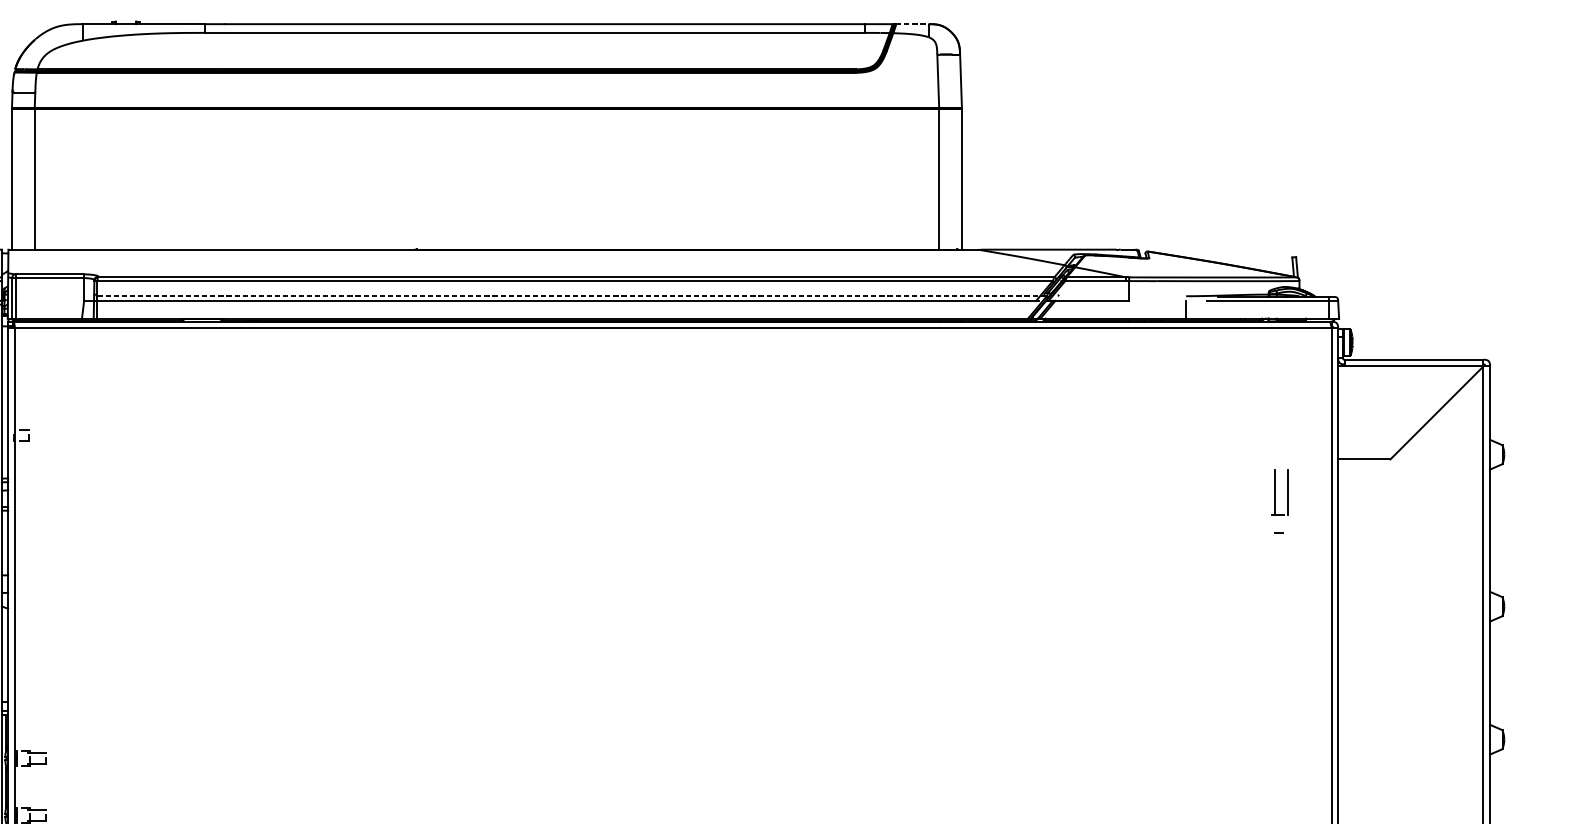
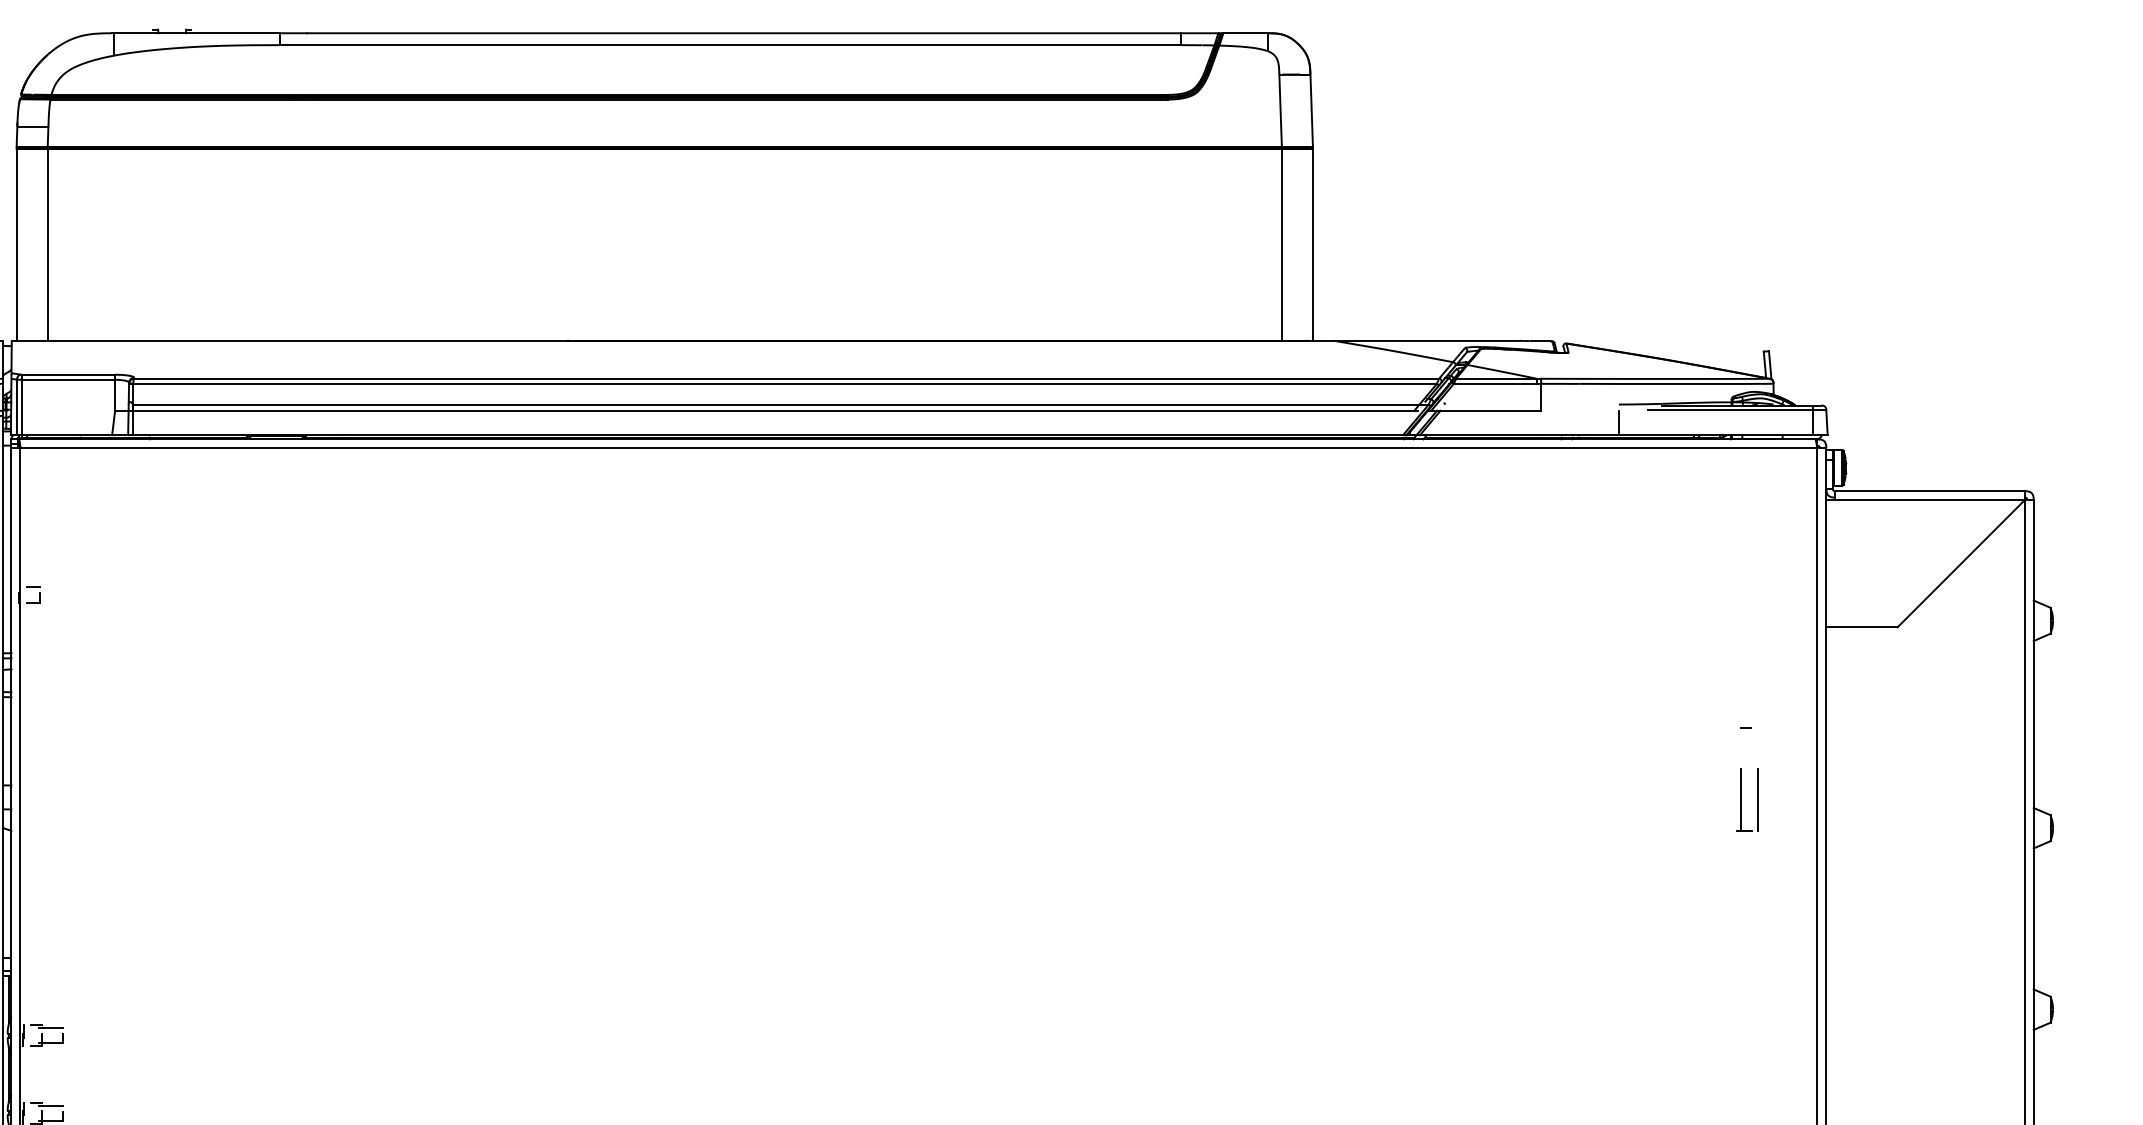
line: (912, 24) -> (1245, 33), dashed -> solid
line: (572, 296) -> (781, 404), dashed -> solid
part: (1280, 491) -> (1747, 799), moved

